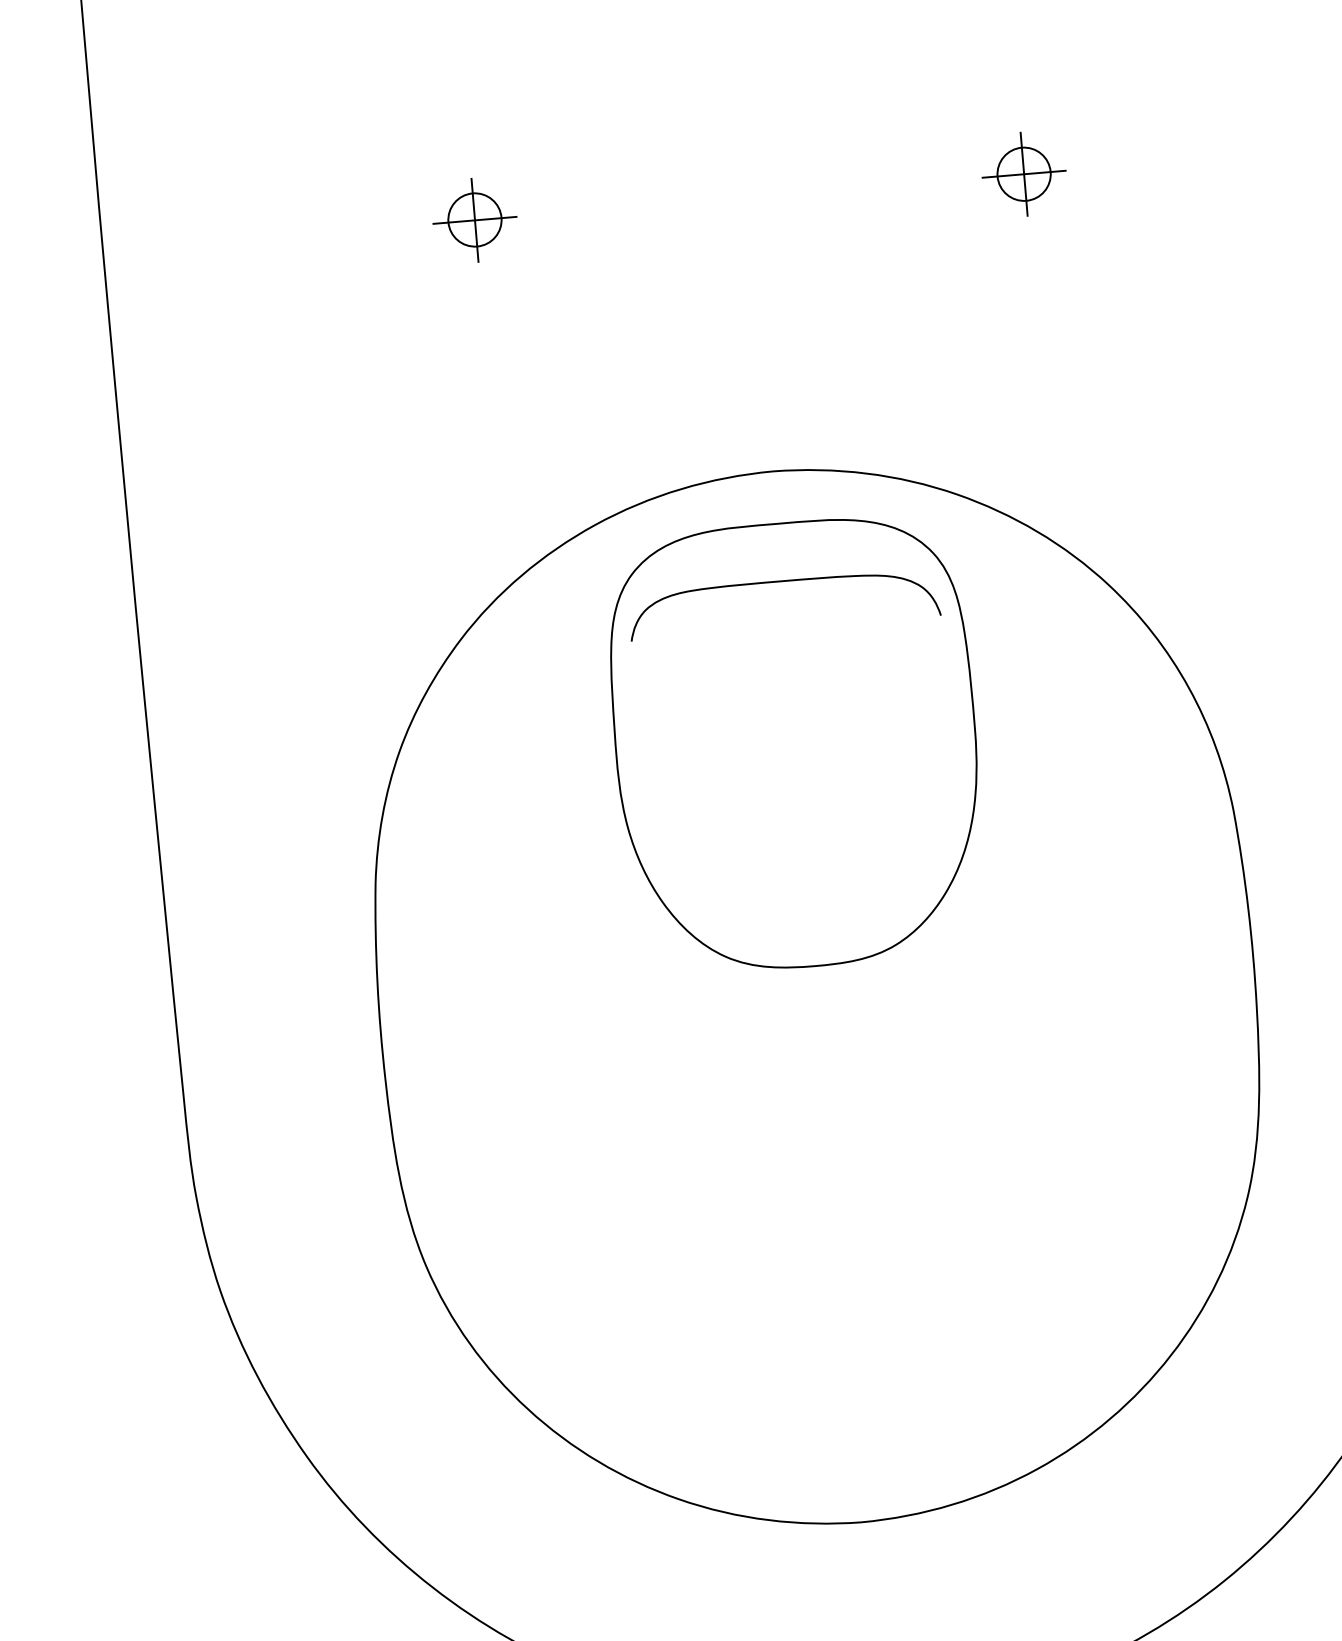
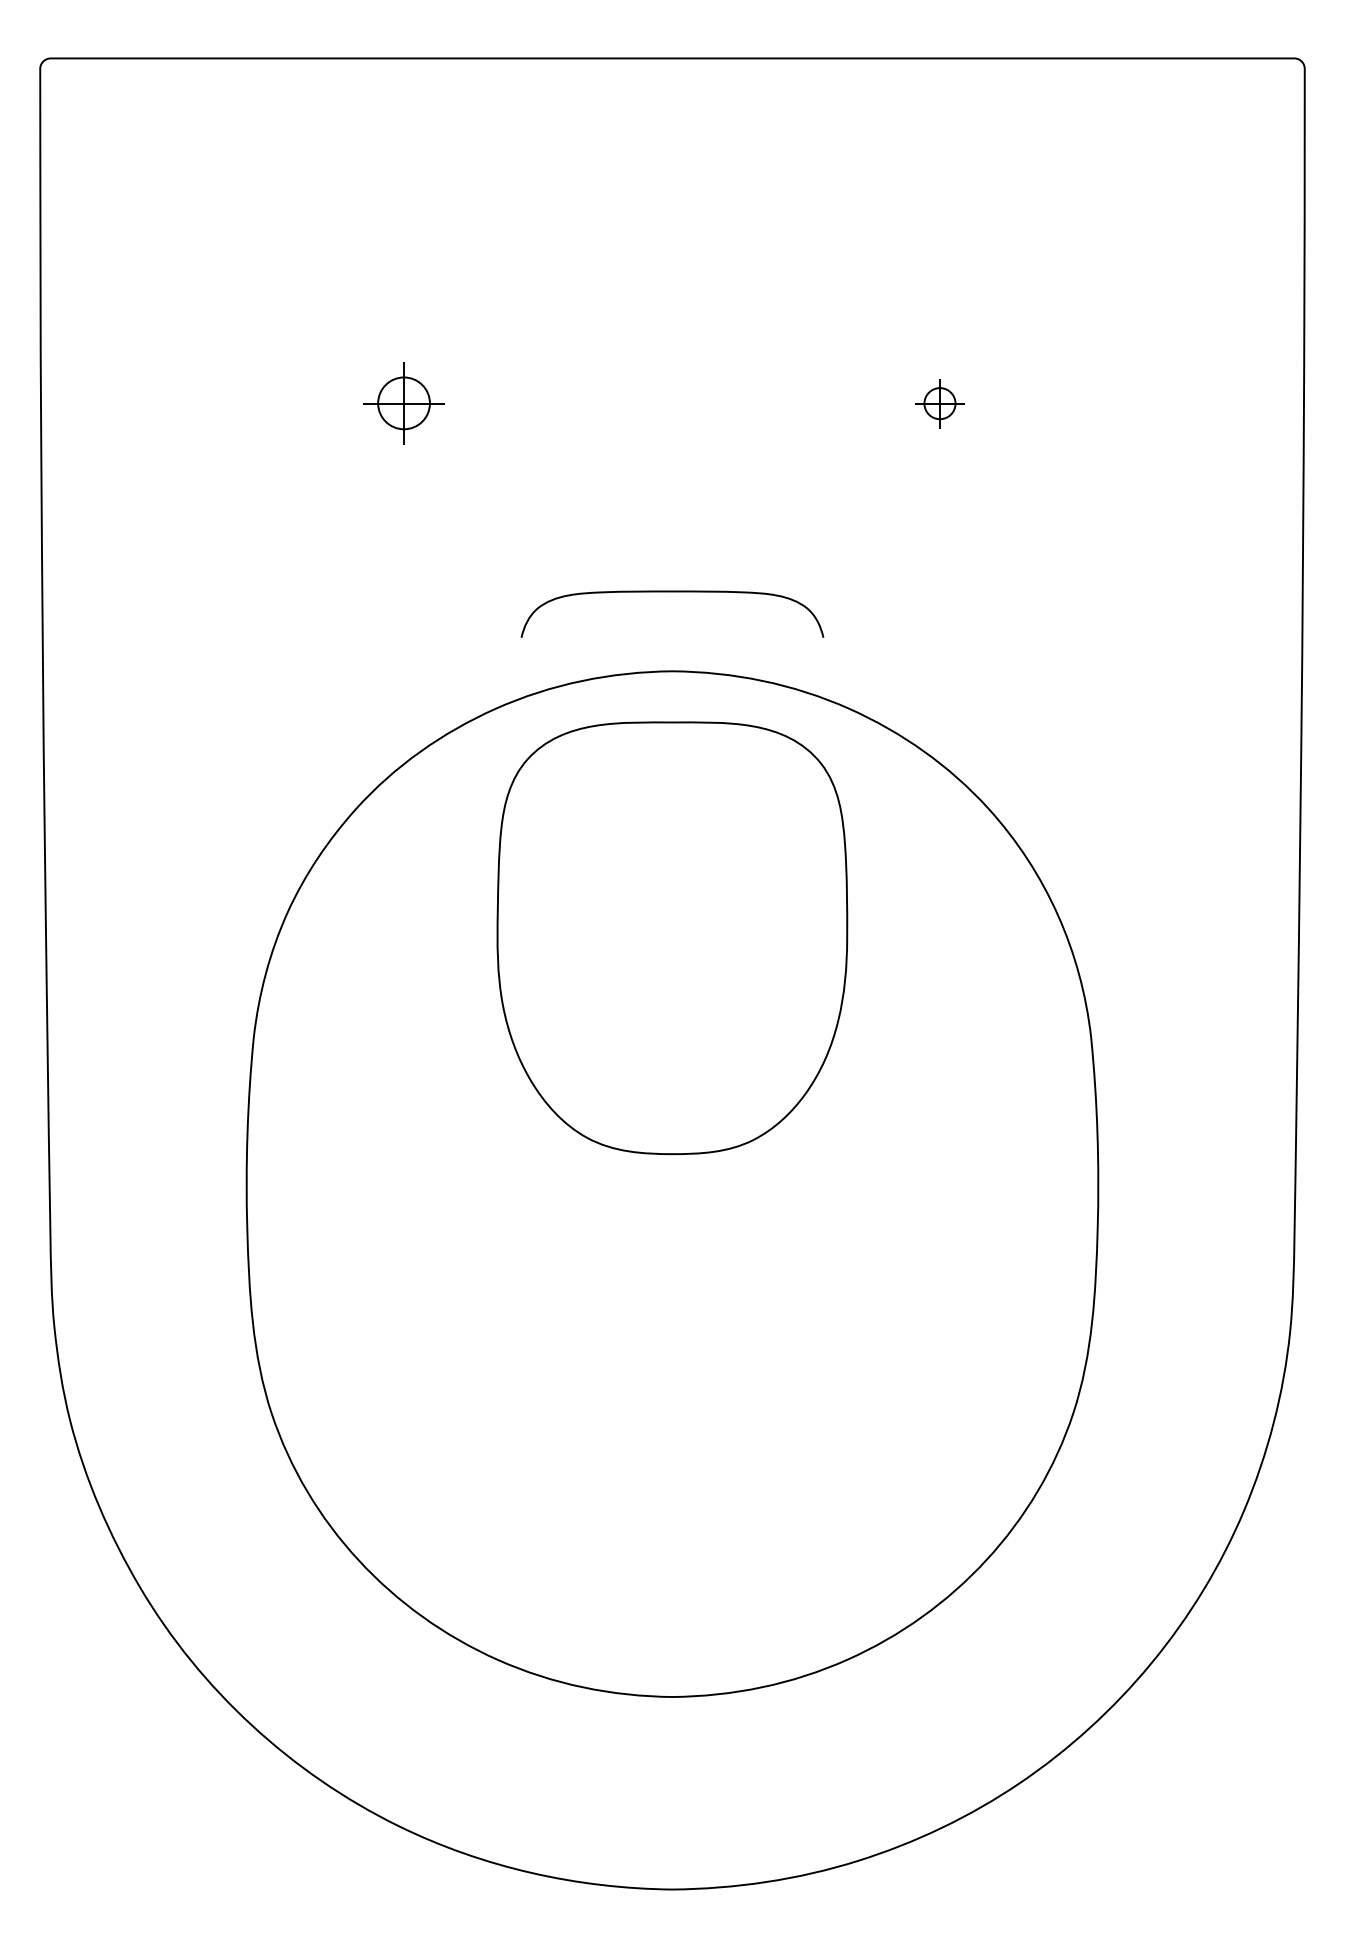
part: (1023, 174) -> (939, 403), size x0.6
curve: (782, 582) -> (672, 592), moved

